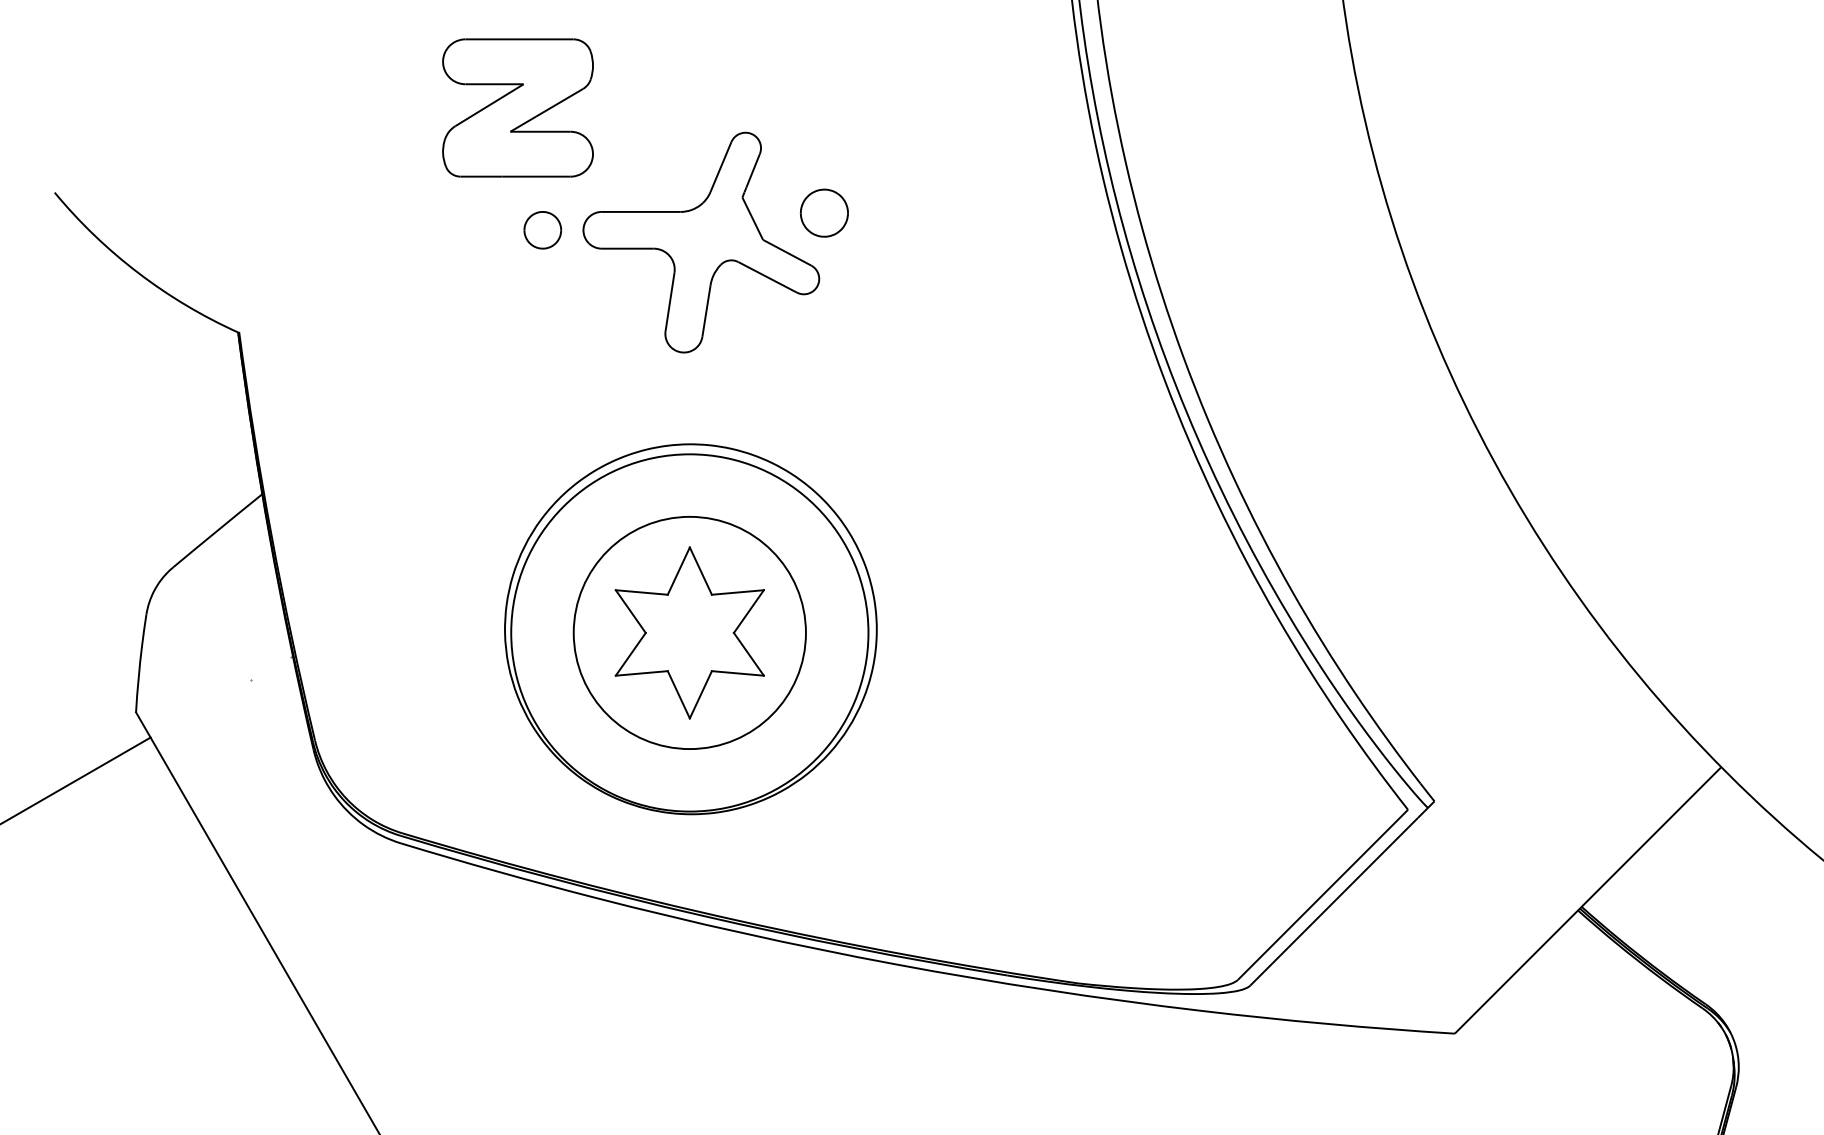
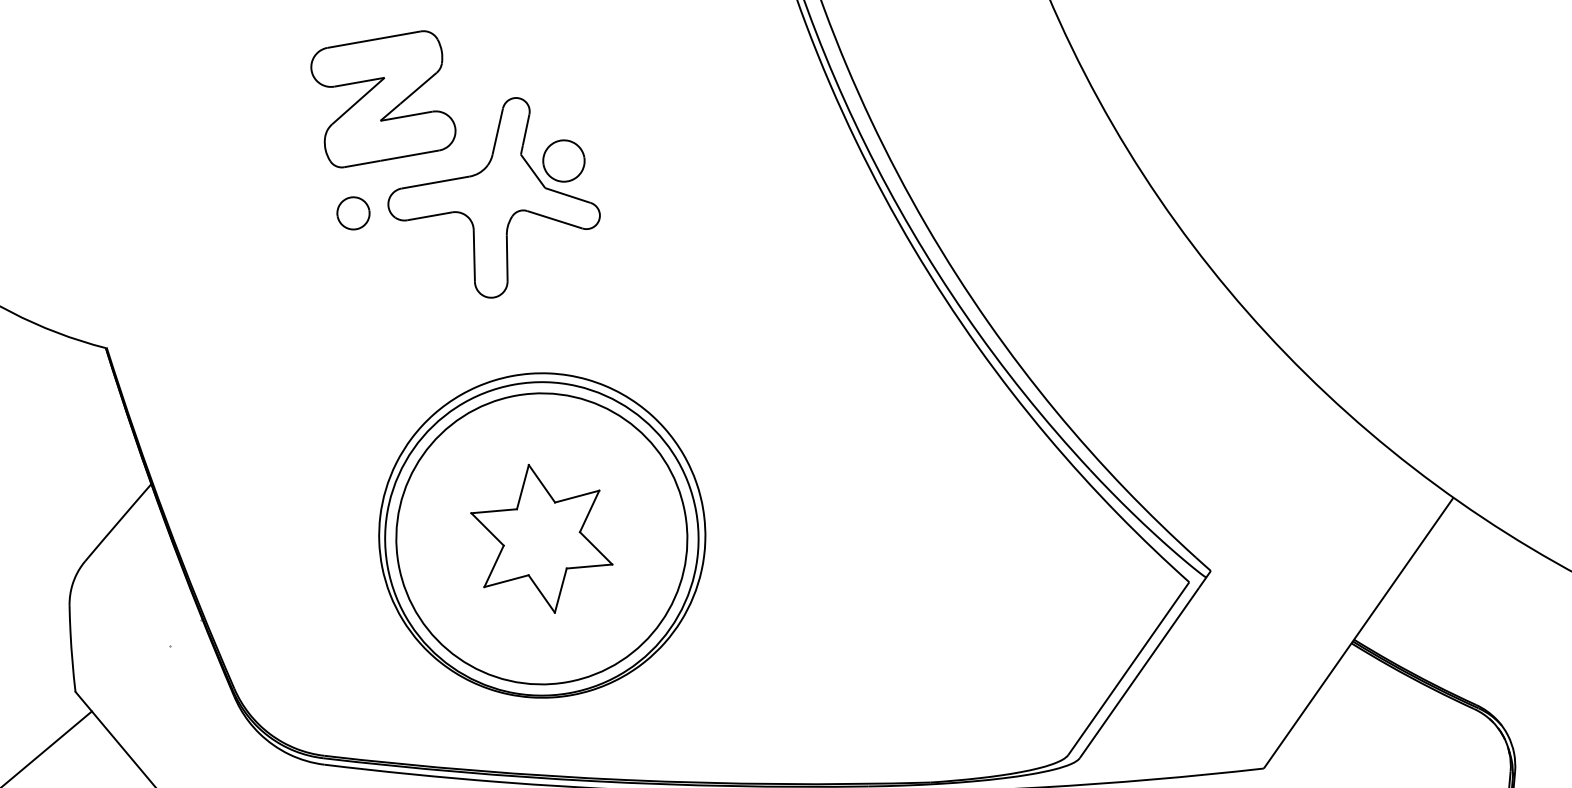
part: (517, 107) -> (382, 98), moved
part: (824, 212) -> (563, 160), moved
circle: (689, 632) -> (541, 538), size x1.43

